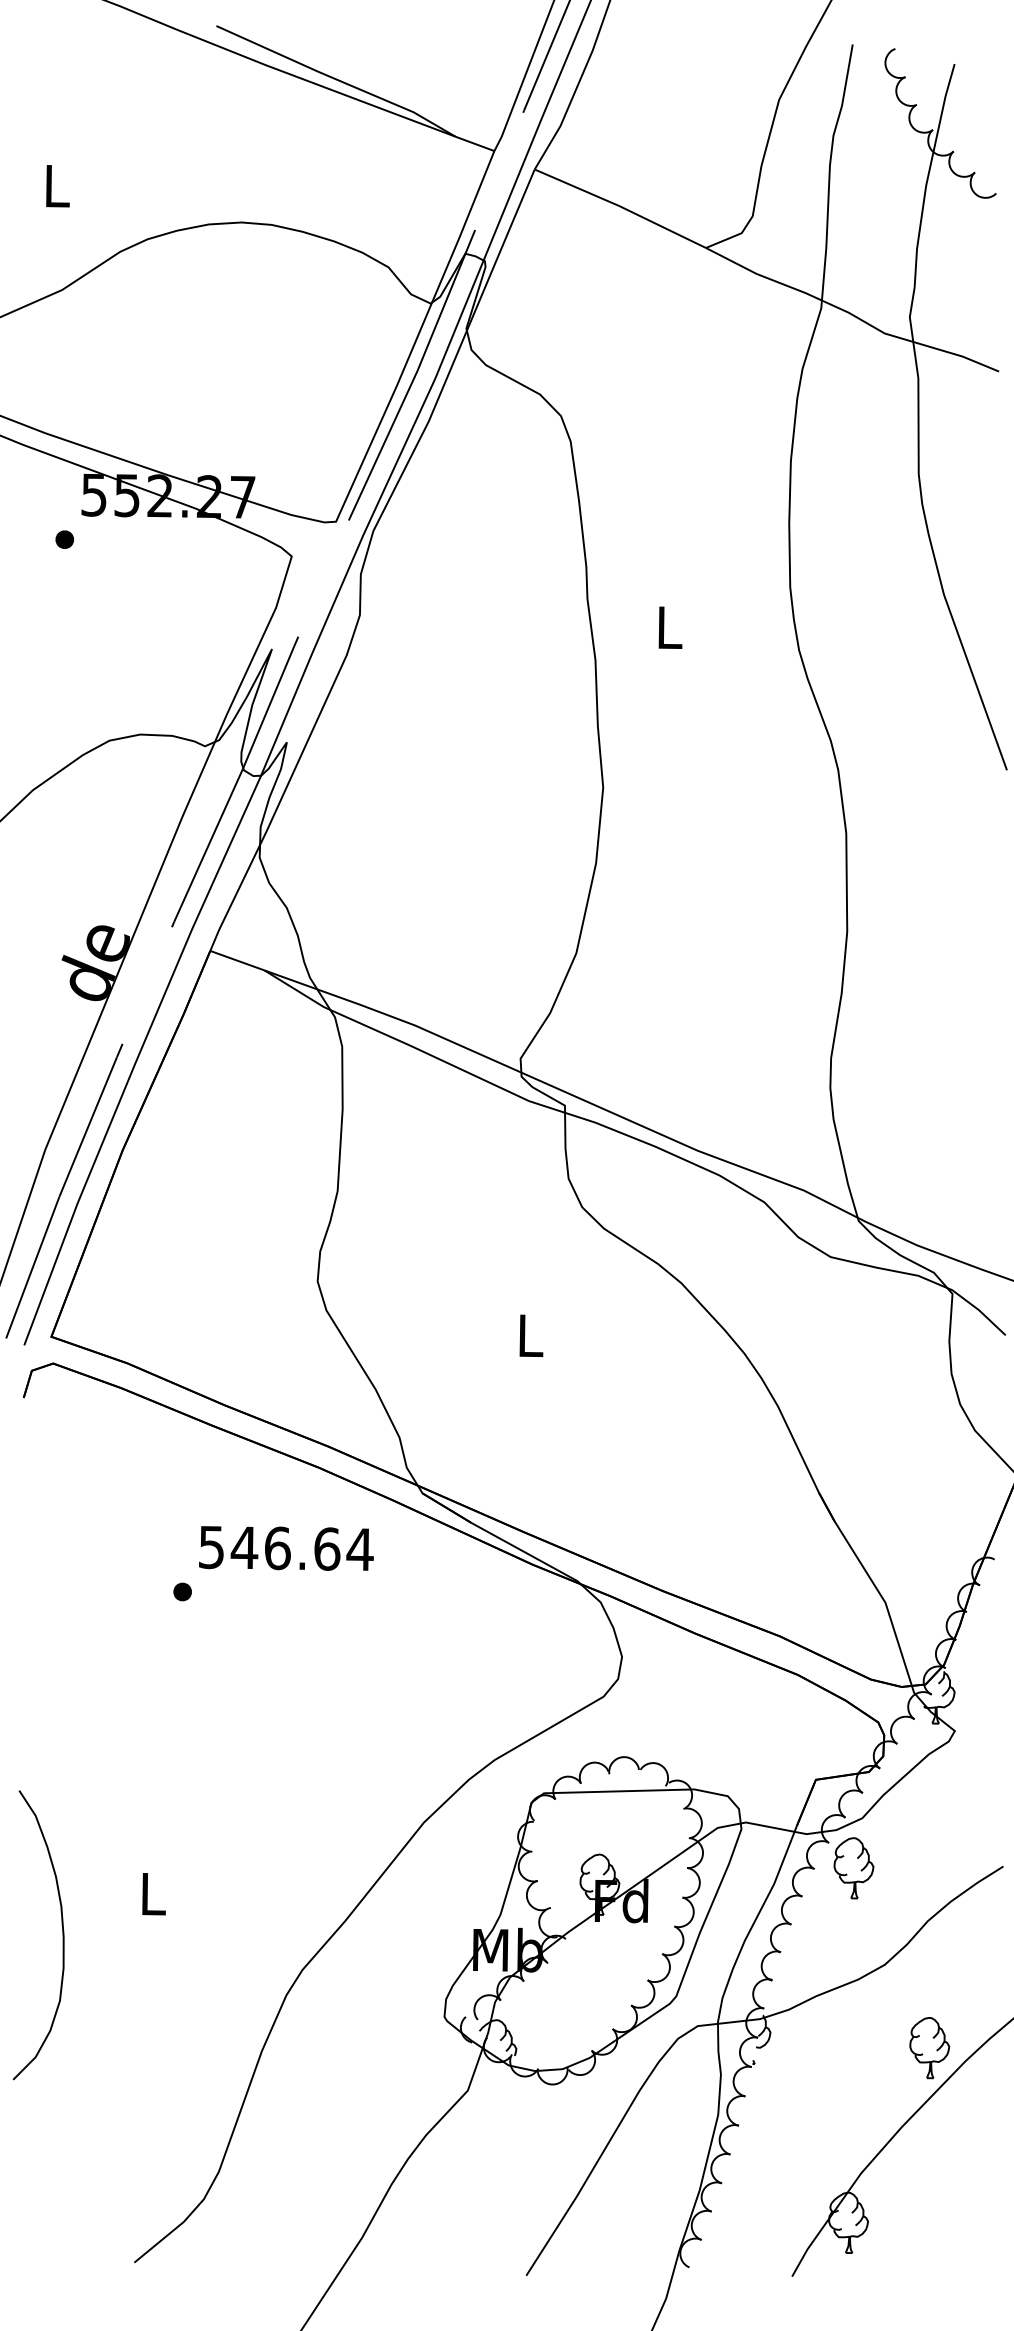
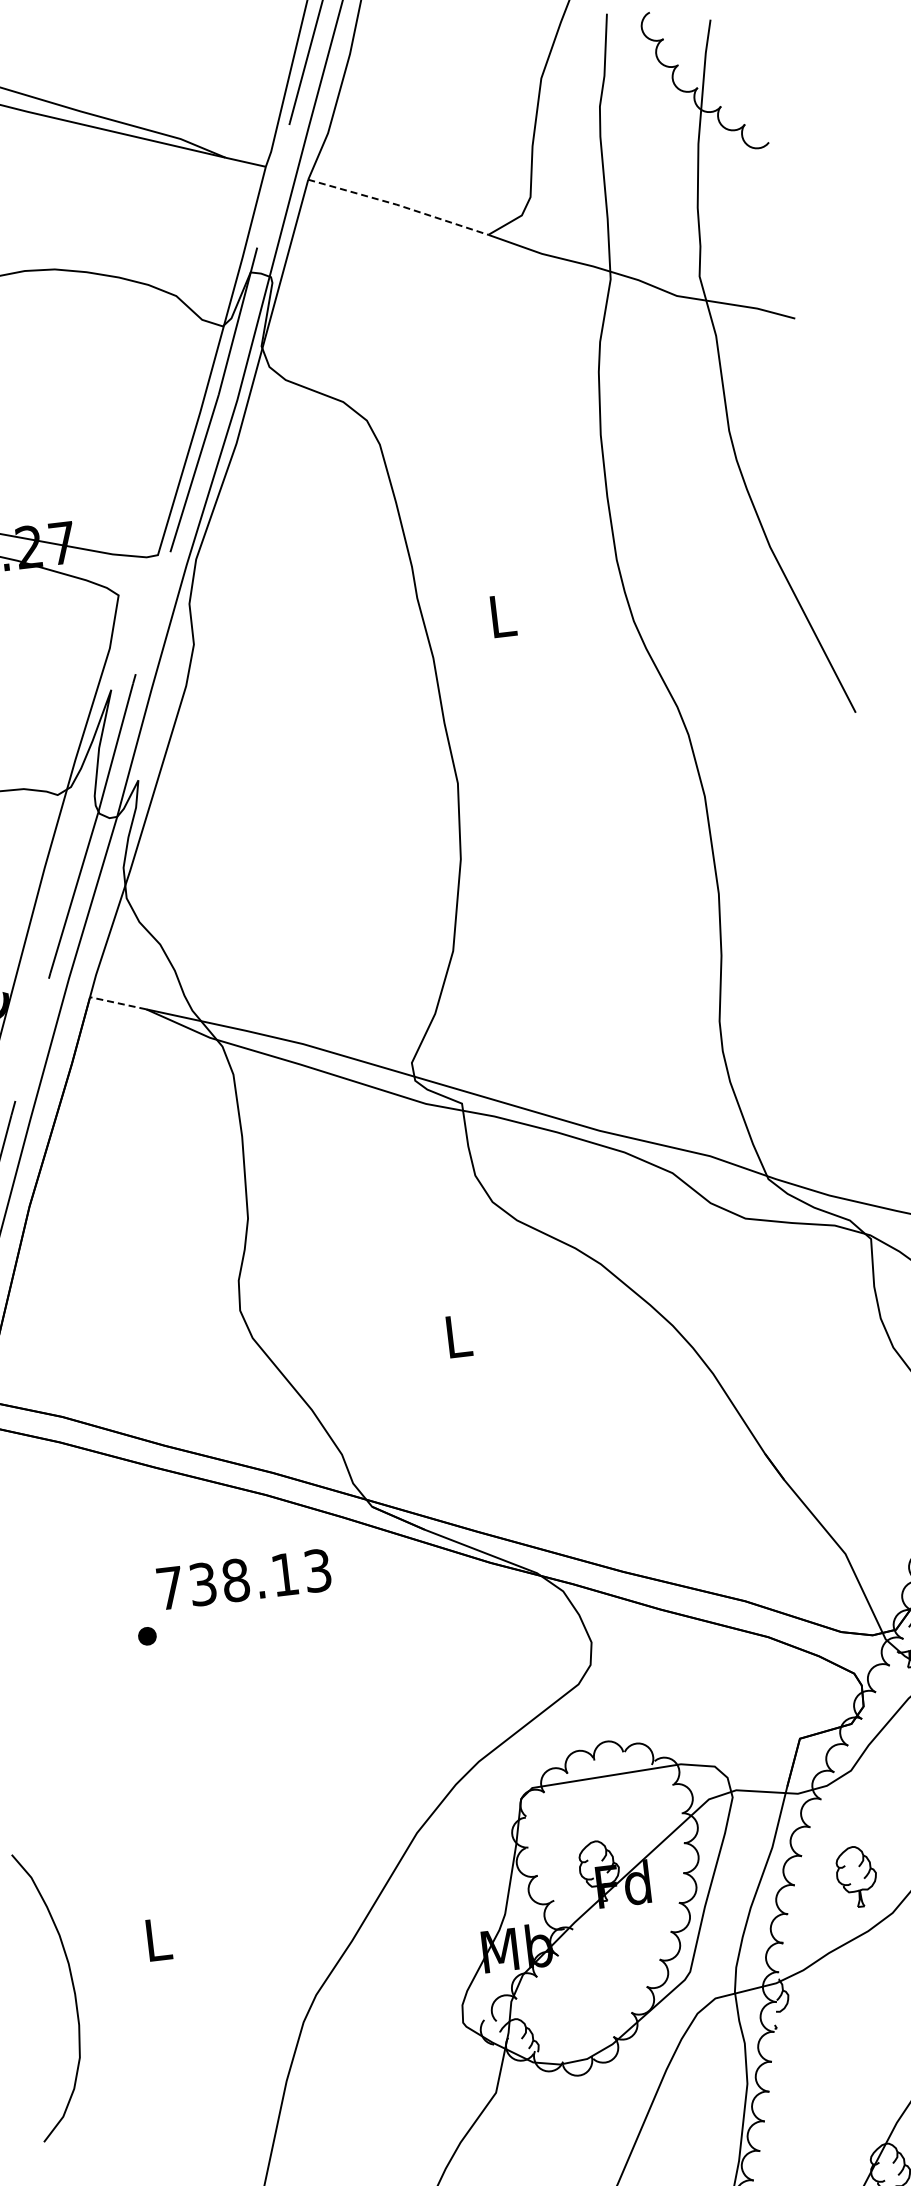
line: (621, 206) -> (399, 204), solid -> dashed
line: (237, 960) -> (118, 1003), solid -> dashed
text: (286, 1548) -> (244, 1579), 546.64 -> 738.13
part: (853, 1868) -> (856, 1877), moved

